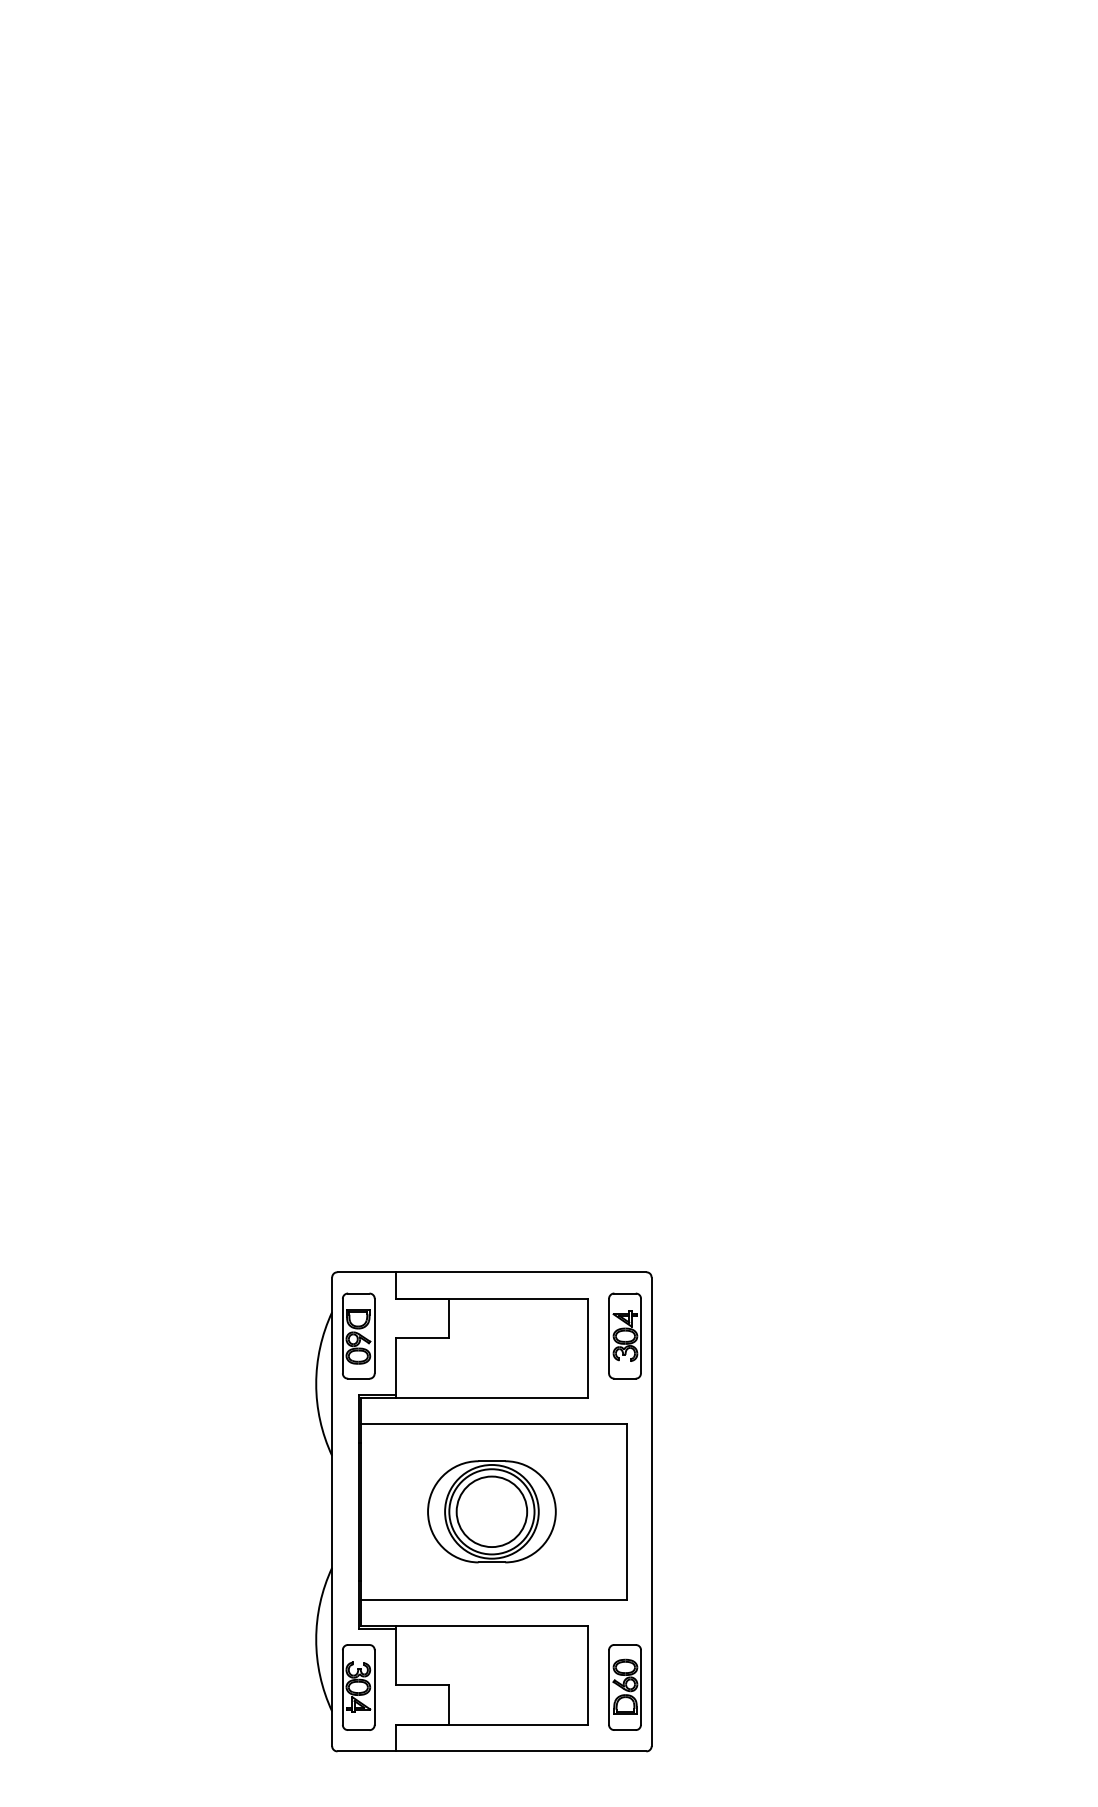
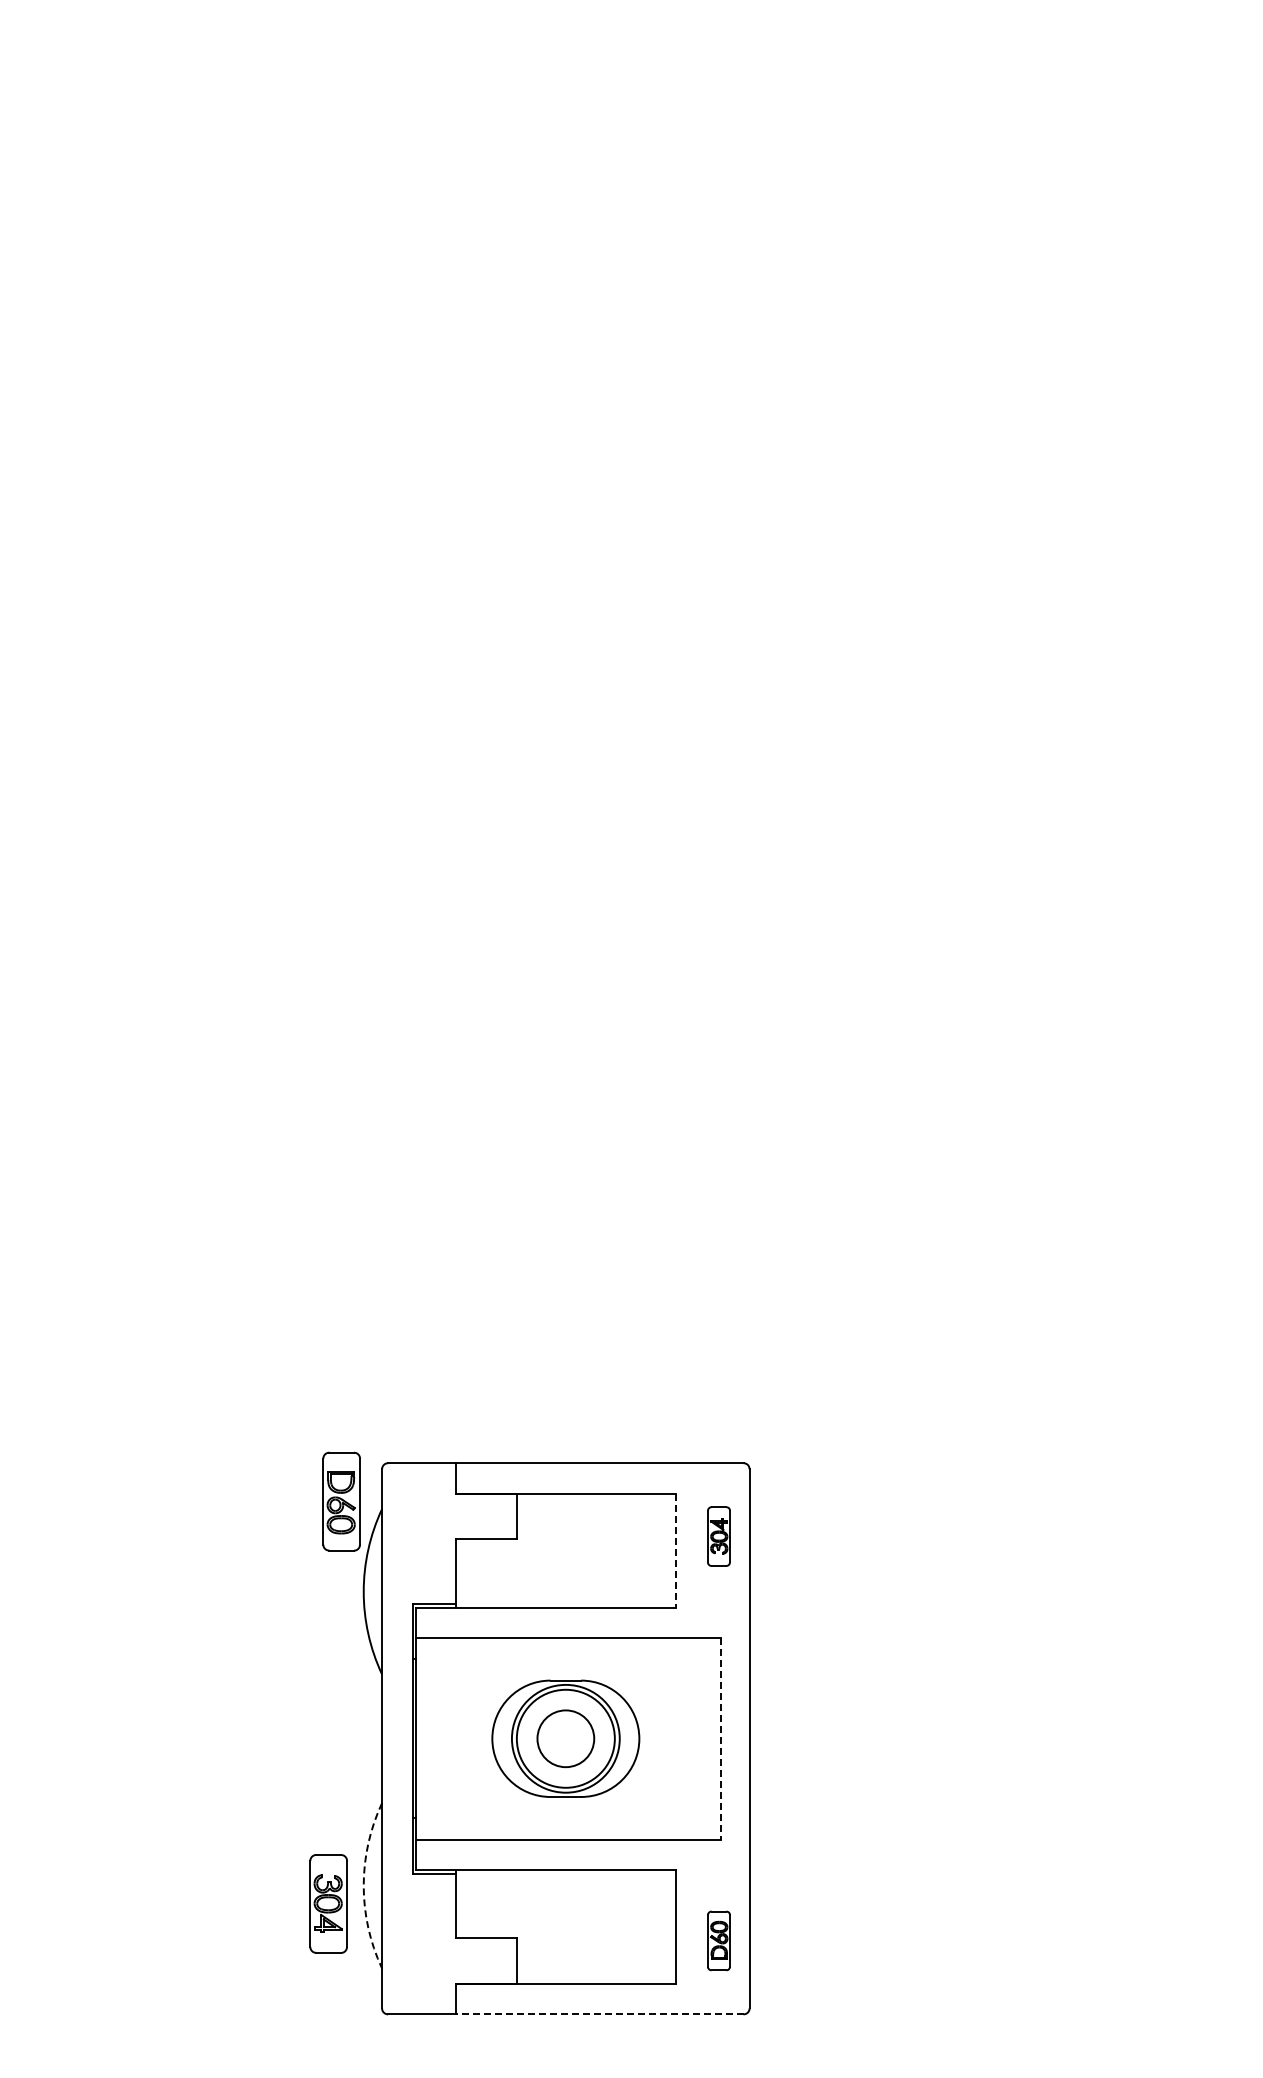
part: (358, 1335) -> (341, 1501), moved
part: (624, 1335) -> (718, 1536), size x0.6
line: (588, 1348) -> (676, 1550), solid -> dashed
circle: (491, 1511) -> (565, 1738), size x0.7
line: (627, 1512) -> (721, 1739), solid -> dashed
arc: (316, 1639) -> (363, 1885), solid -> dashed
part: (358, 1687) -> (328, 1903), moved
part: (624, 1687) -> (718, 1940), size x0.6
line: (521, 1751) -> (599, 2014), solid -> dashed

